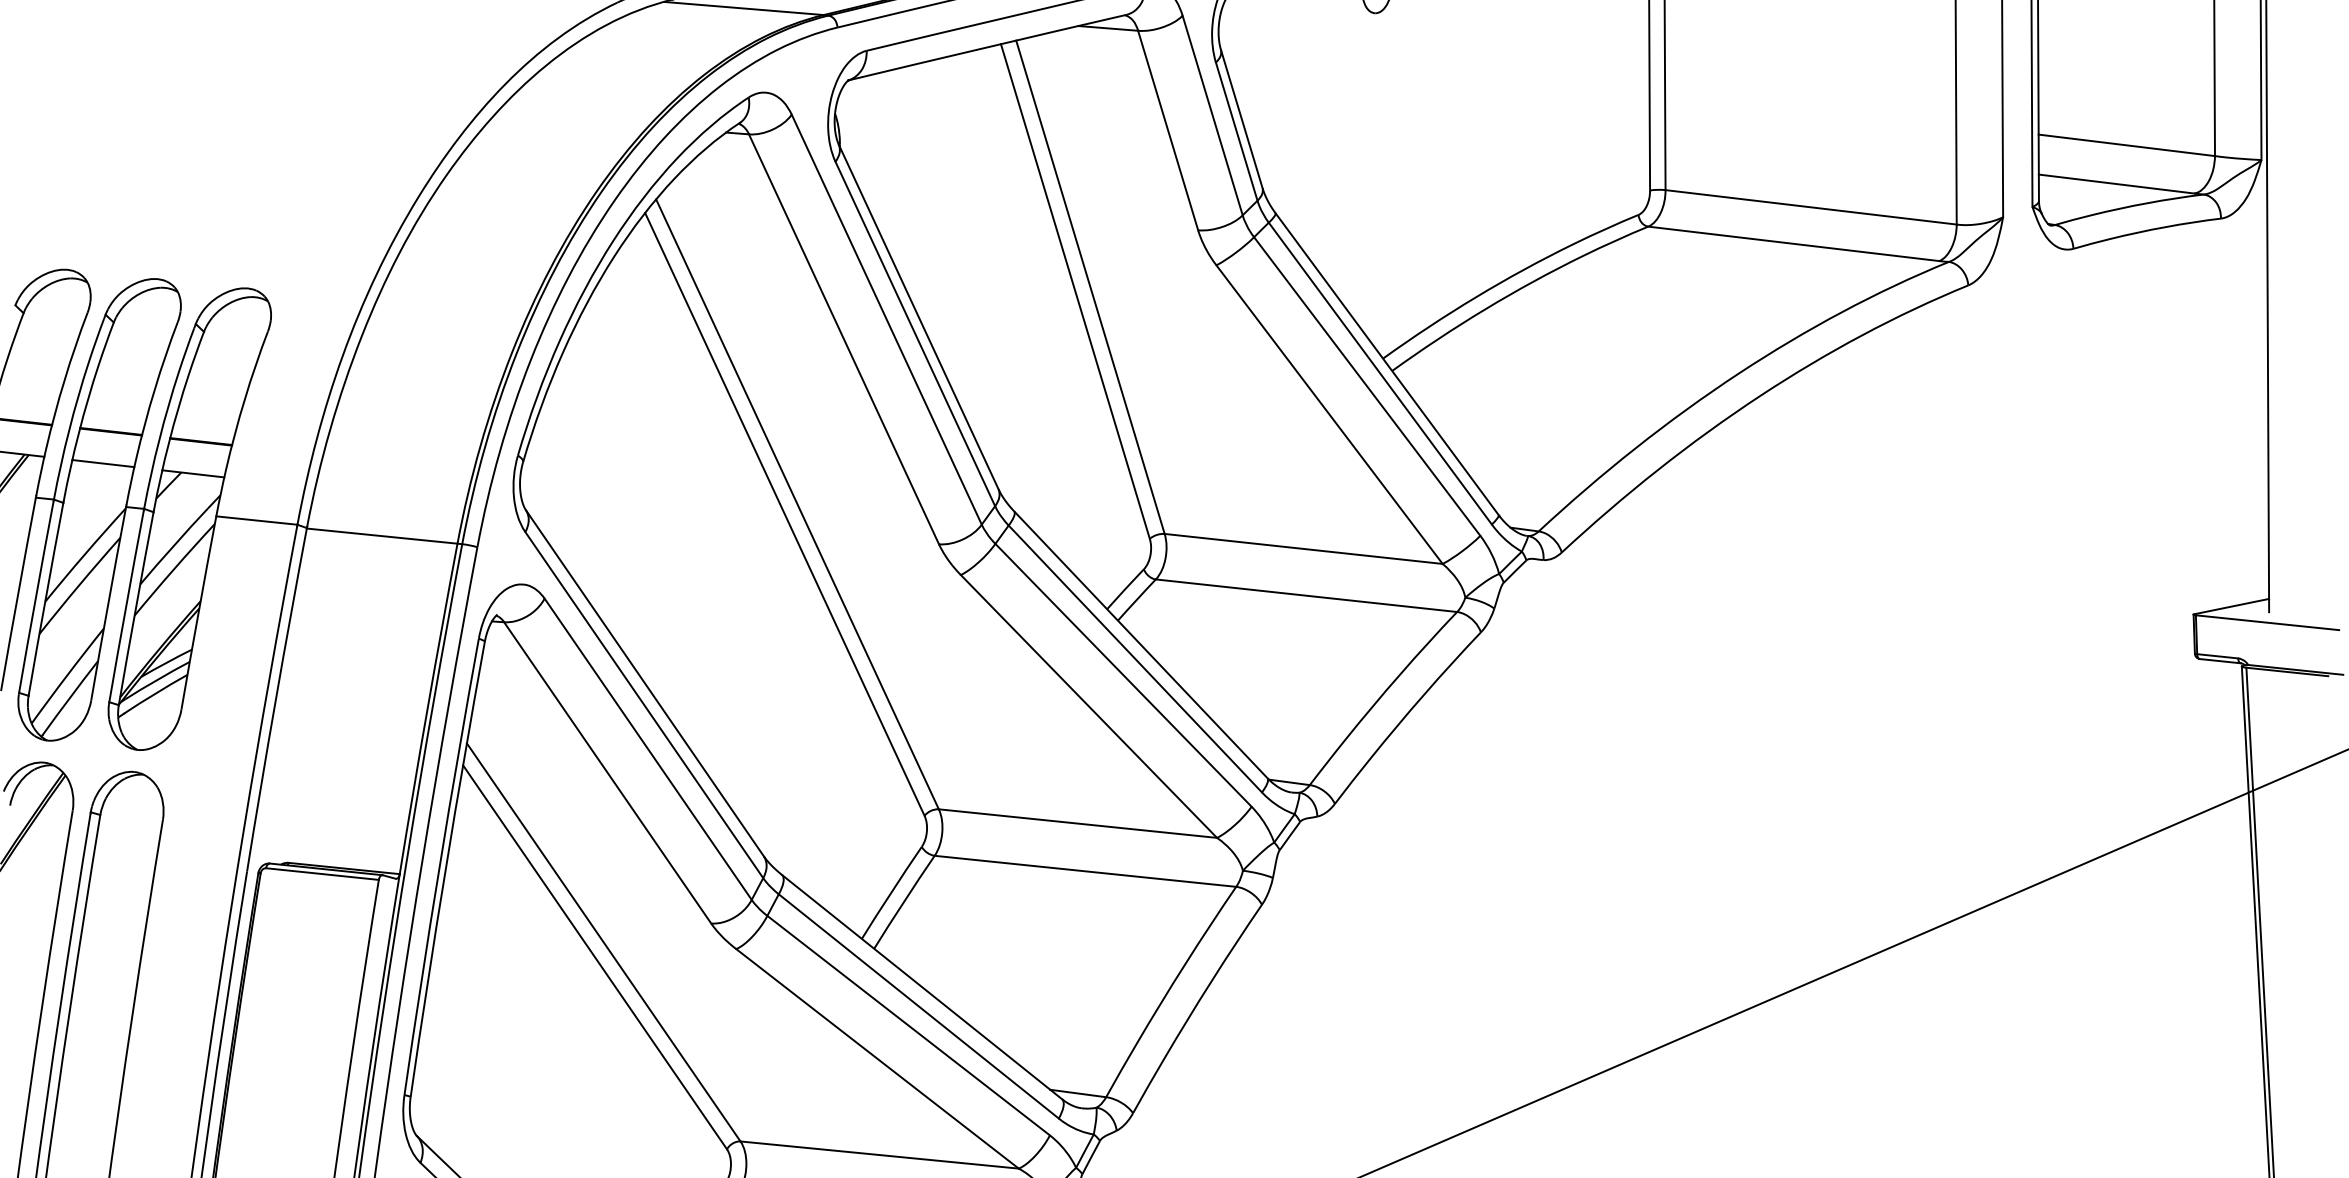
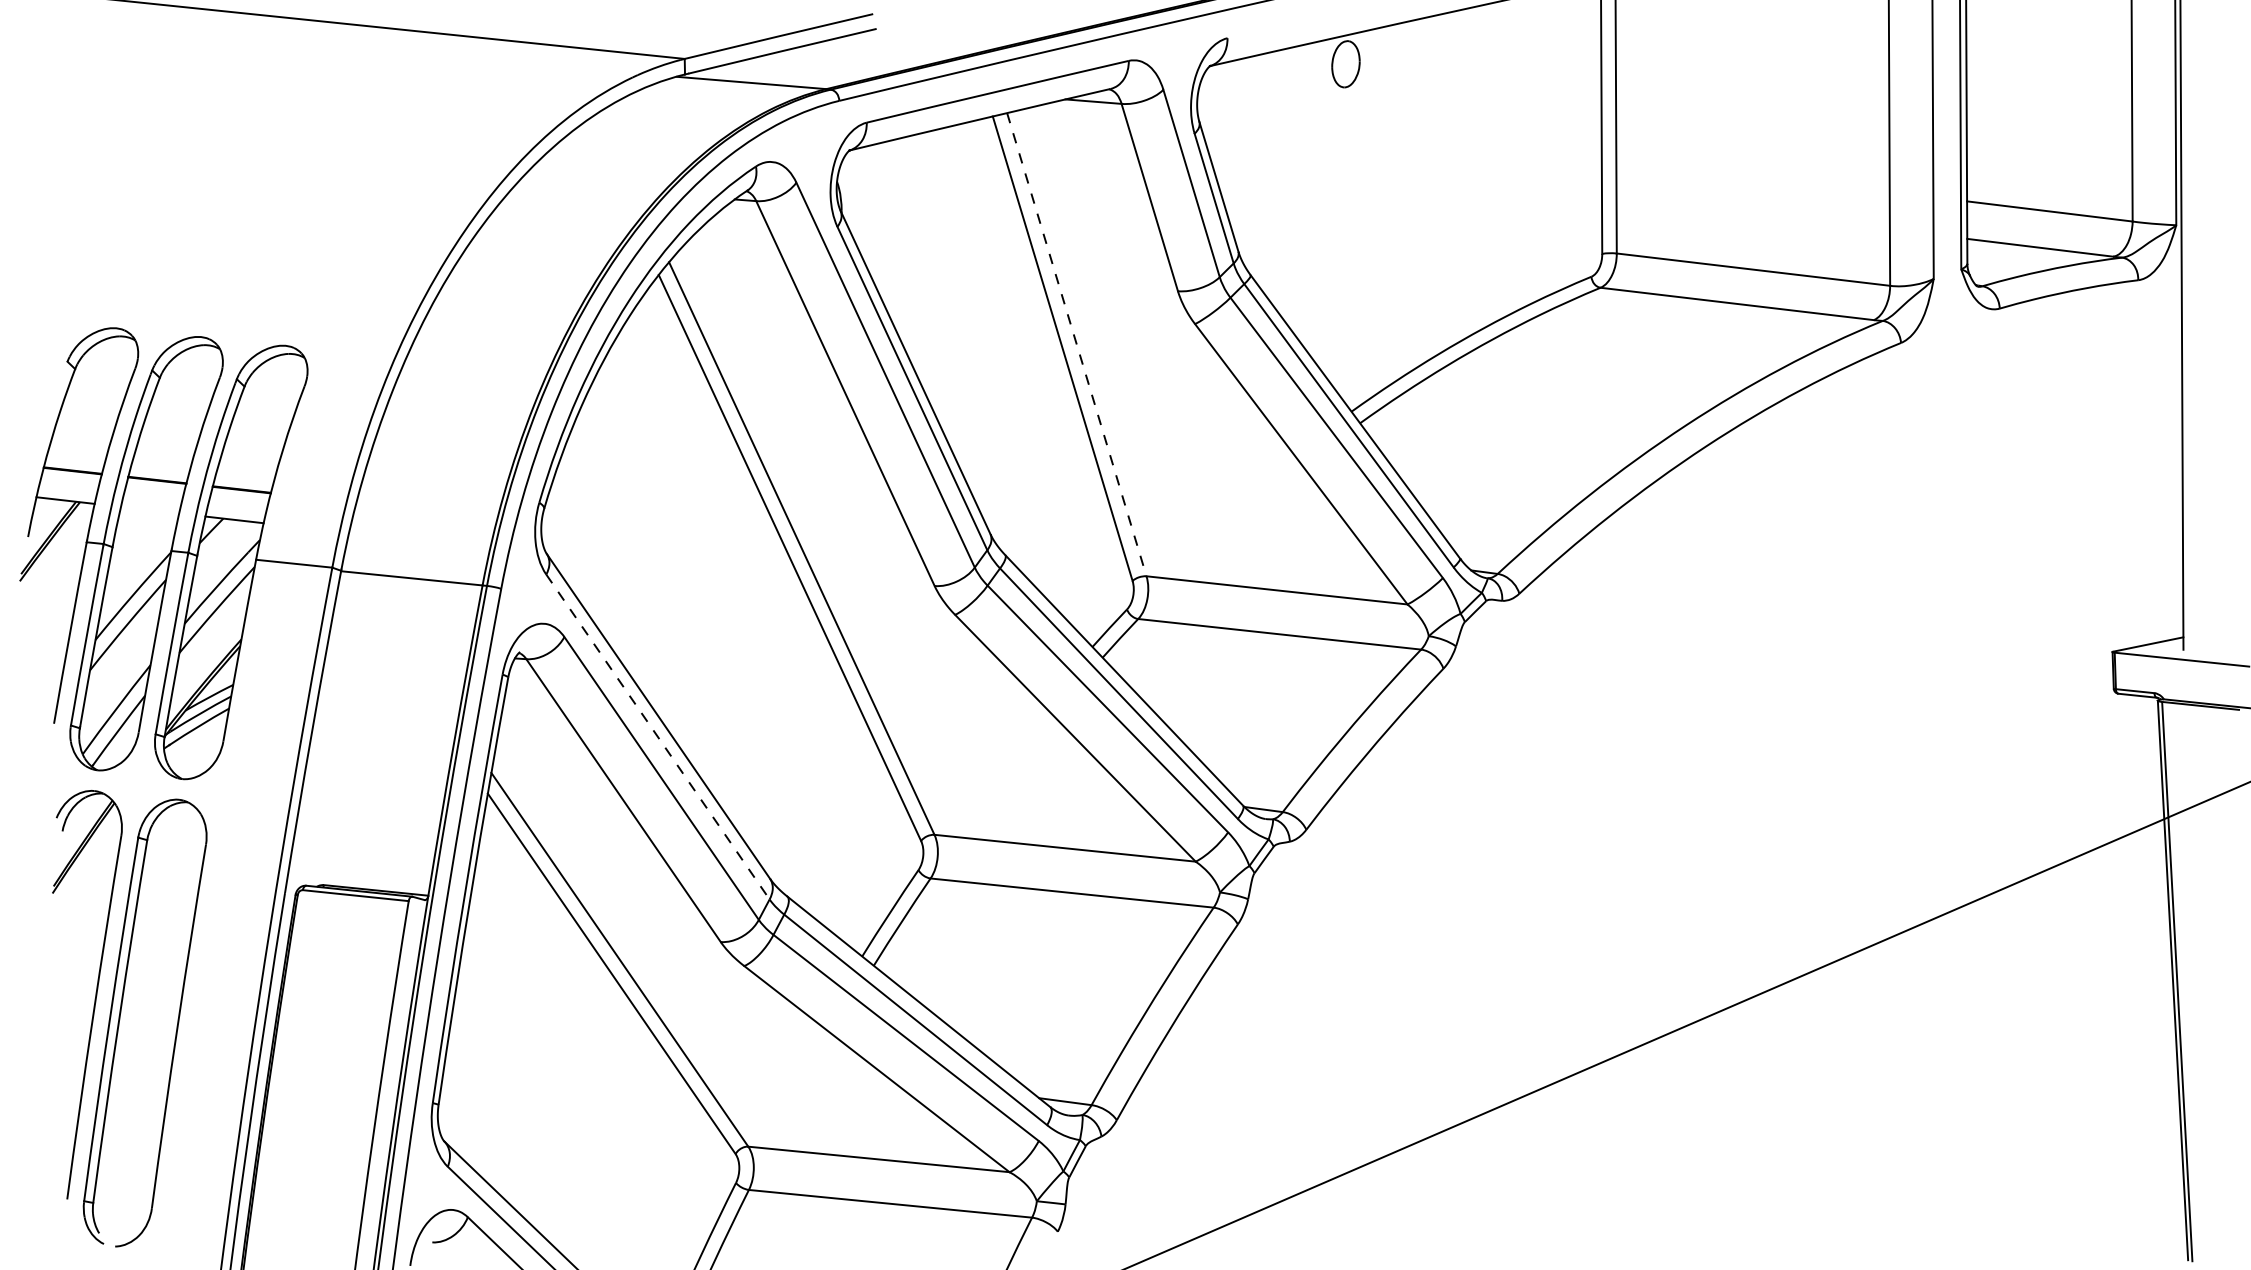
line: (1090, 287) -> (1076, 344), solid -> dashed
line: (102, 462) -> (149, 509), removed
line: (644, 705) -> (658, 737), solid -> dashed

